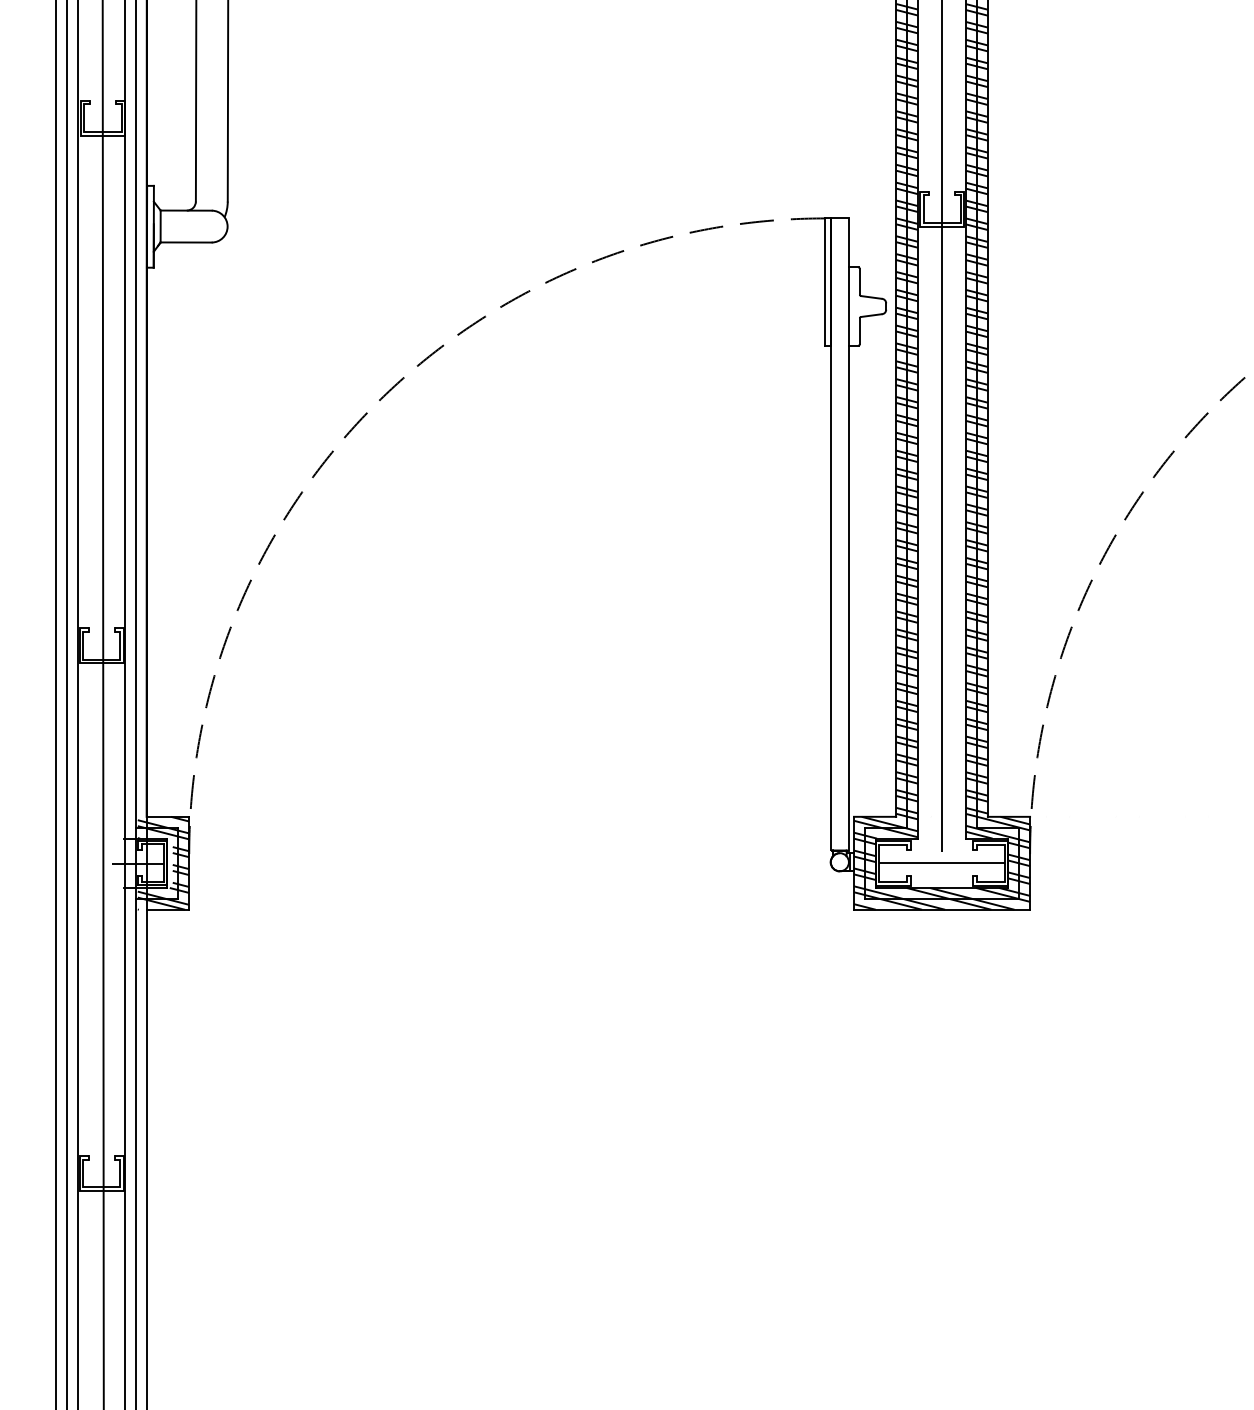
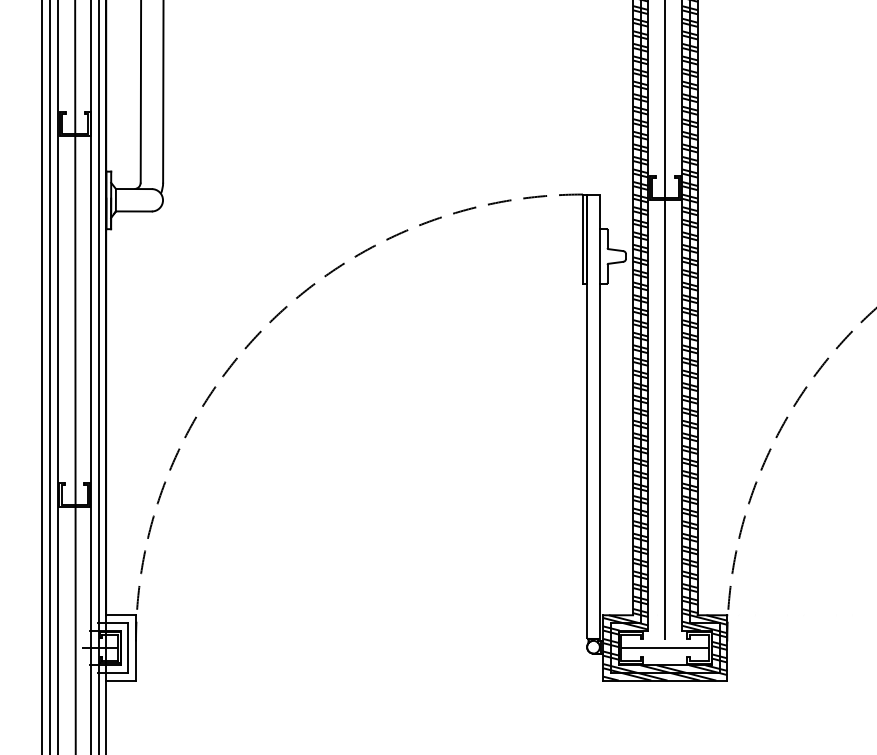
hatch: (163, 862) -> (117, 647), removed

